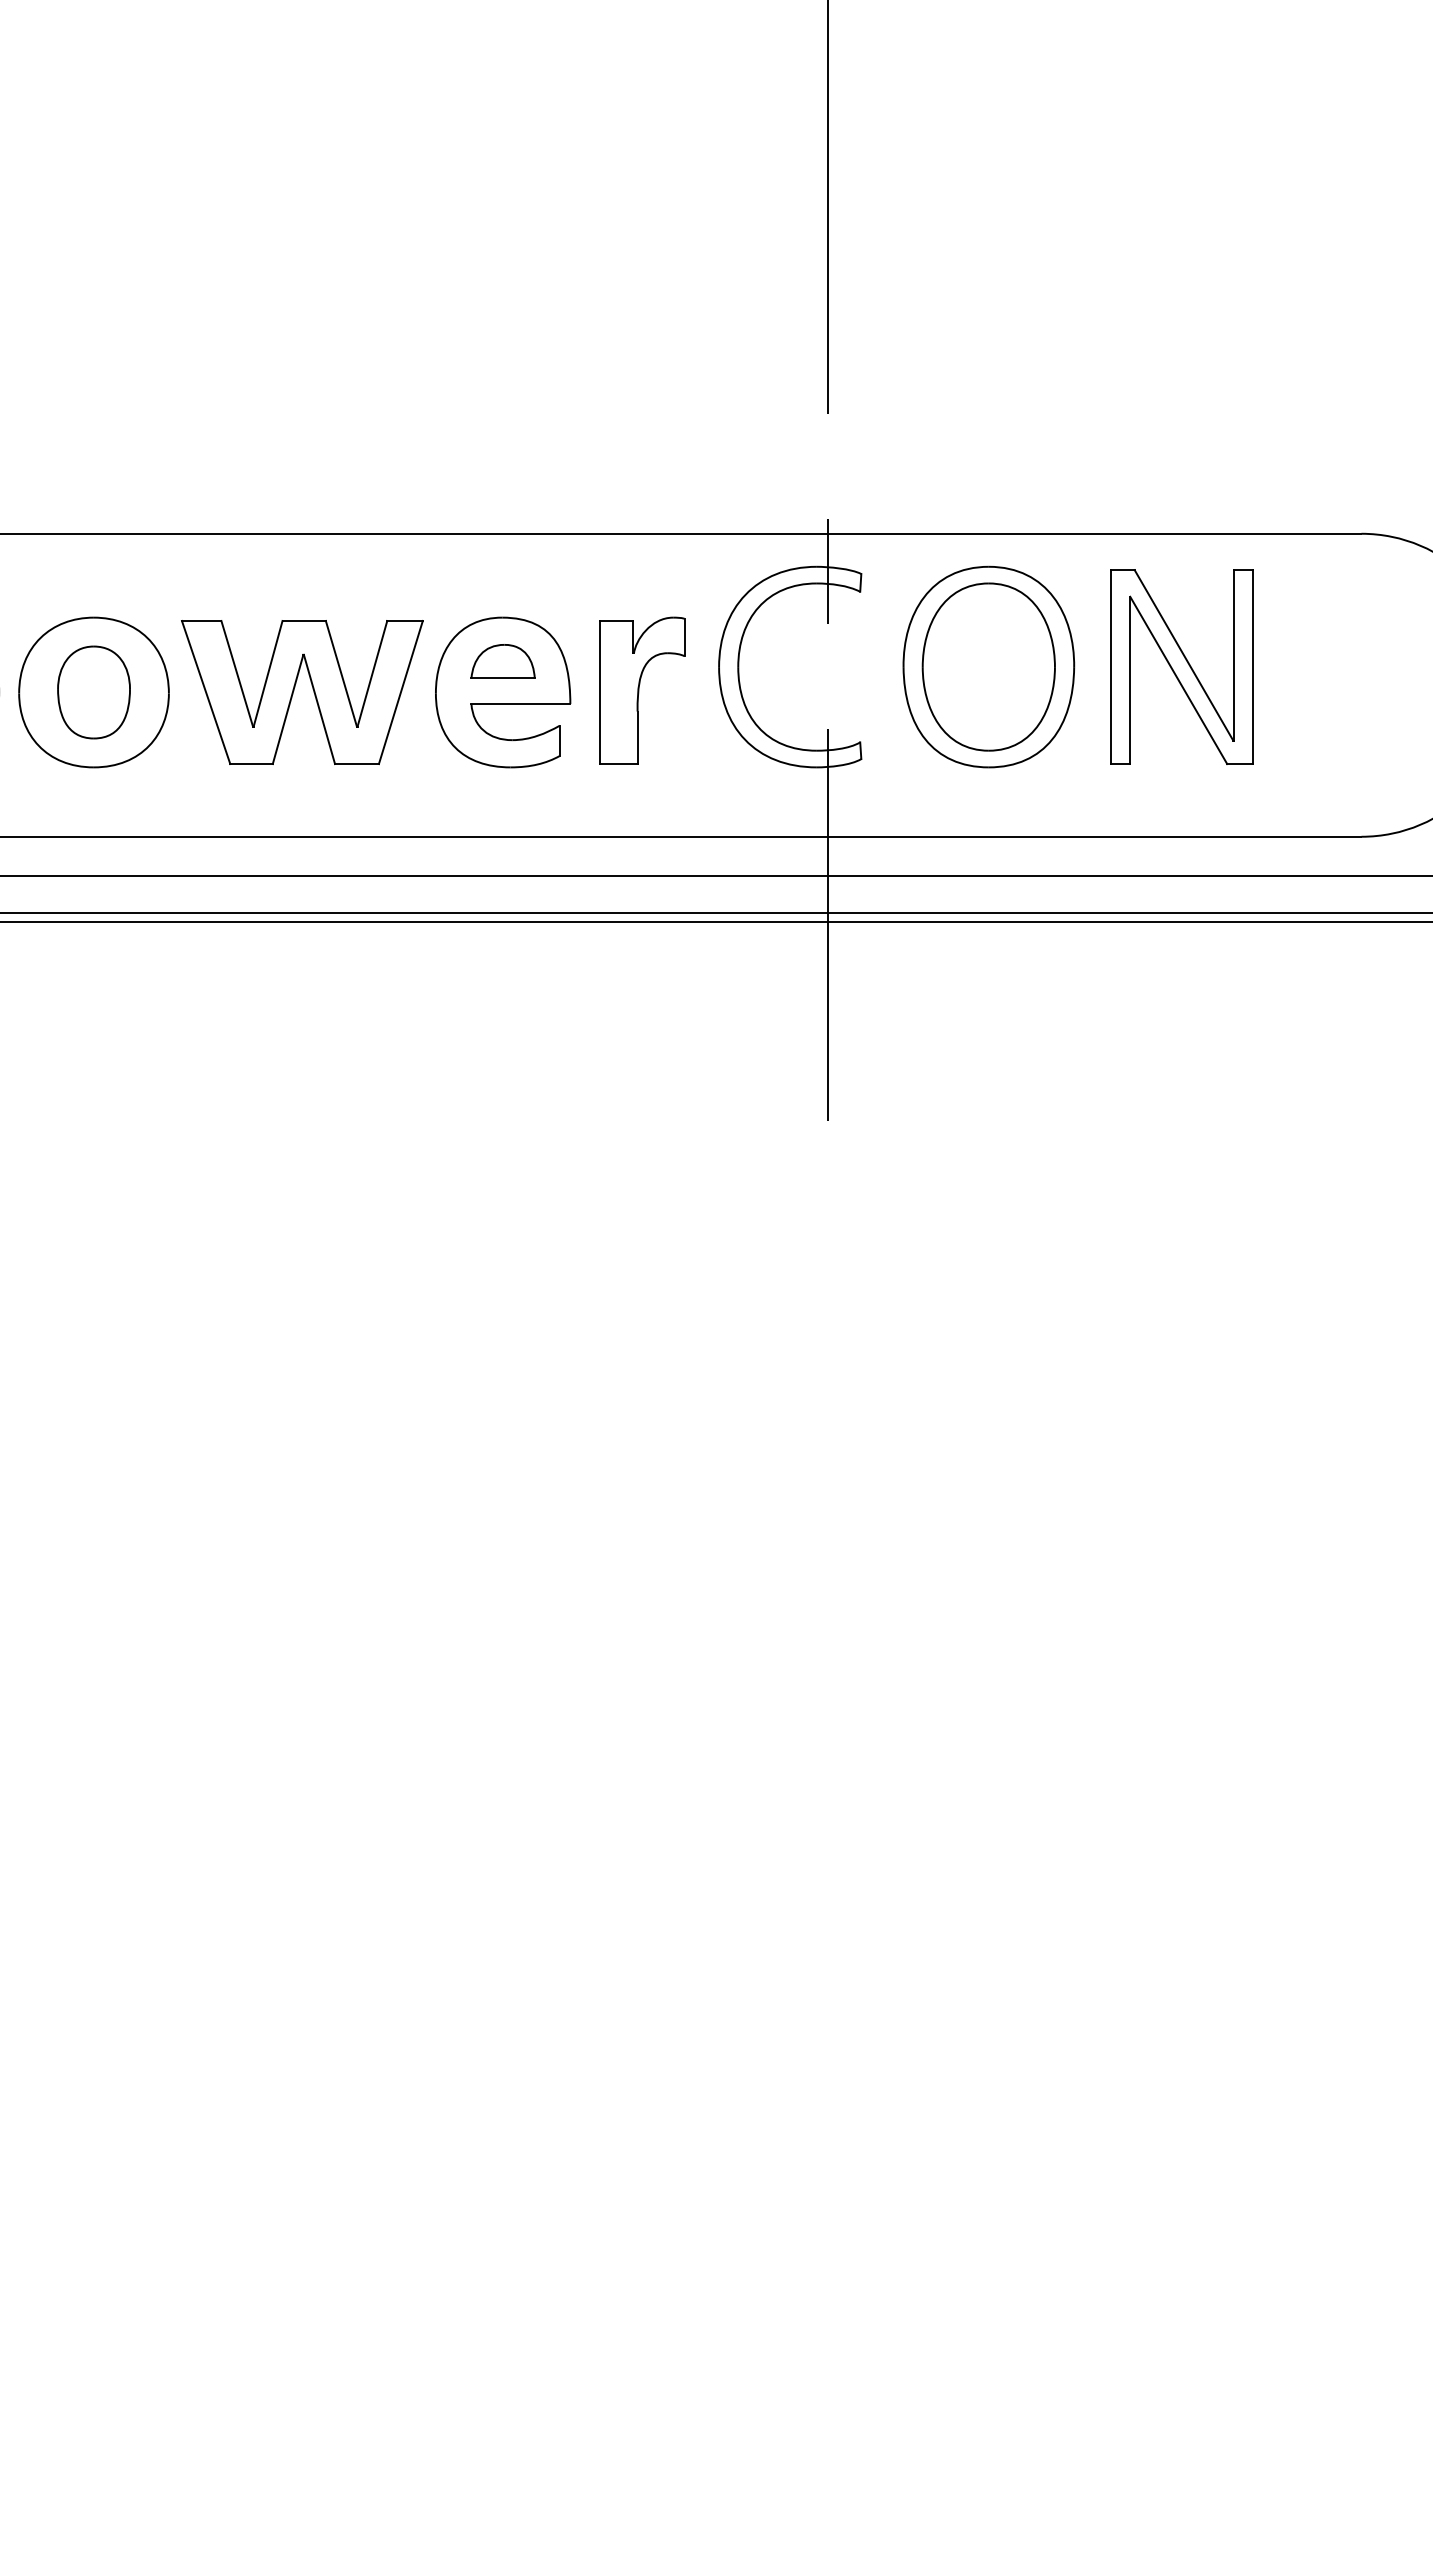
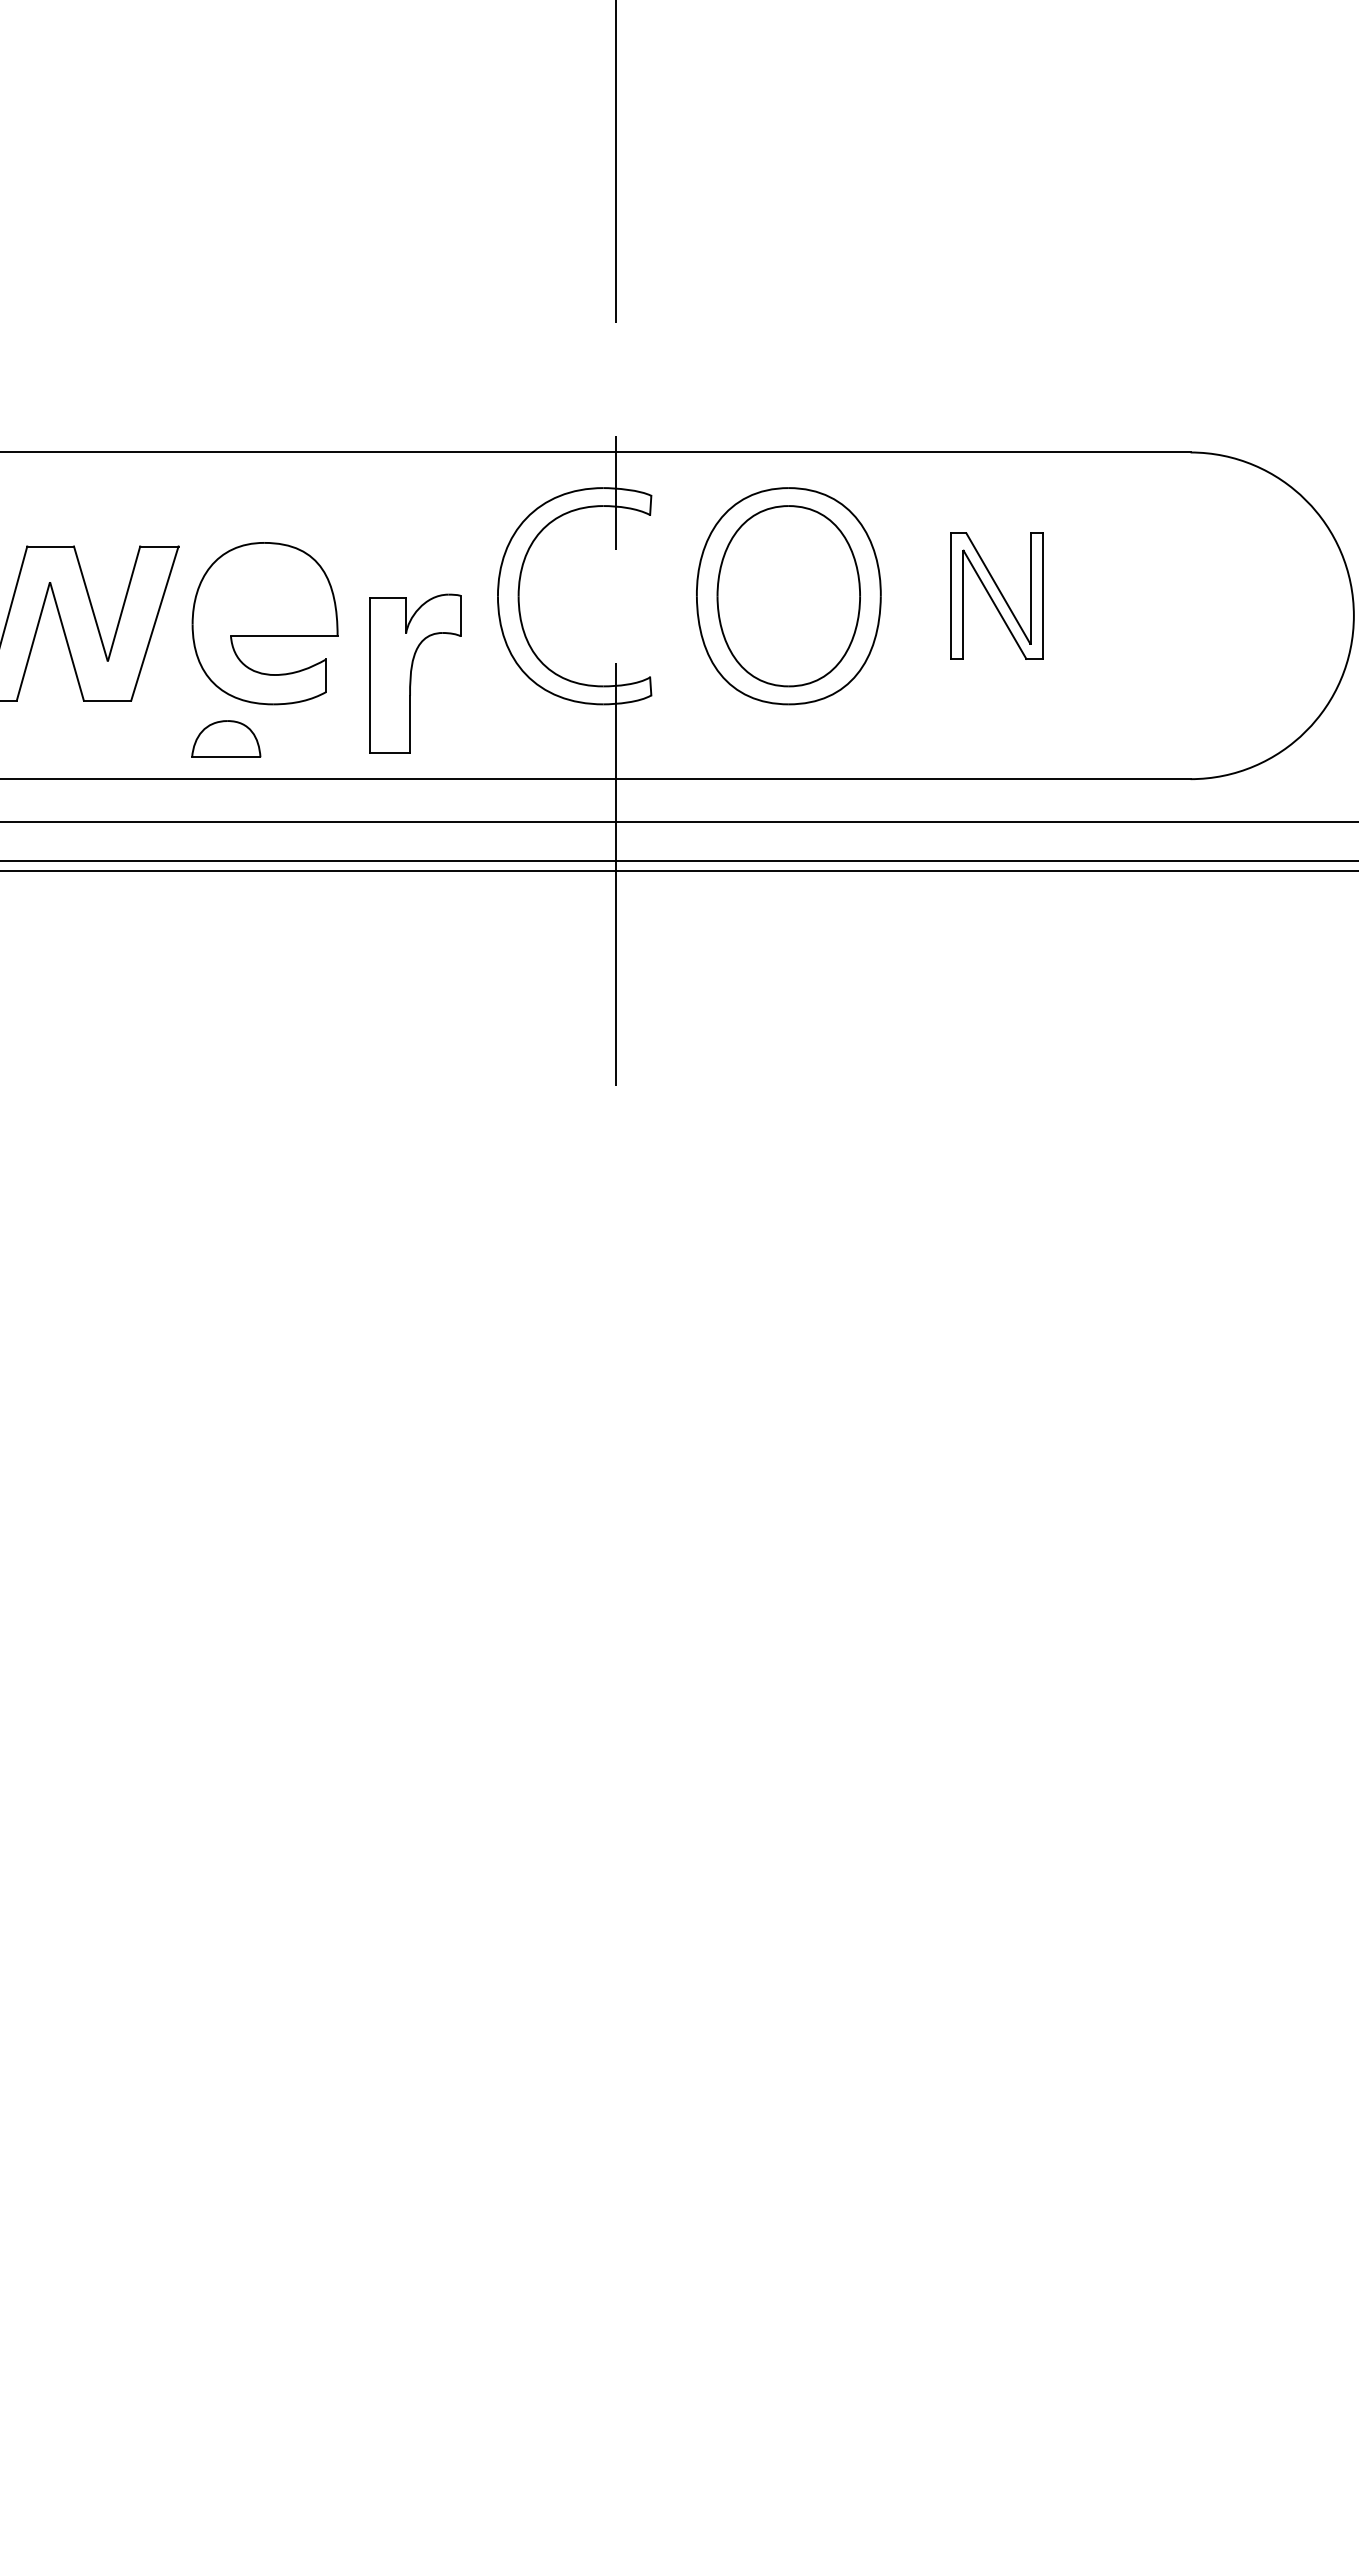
part: (502, 661) -> (225, 738), moved
part: (1181, 666) -> (996, 595), size x0.6
part: (642, 690) -> (415, 673), moved

